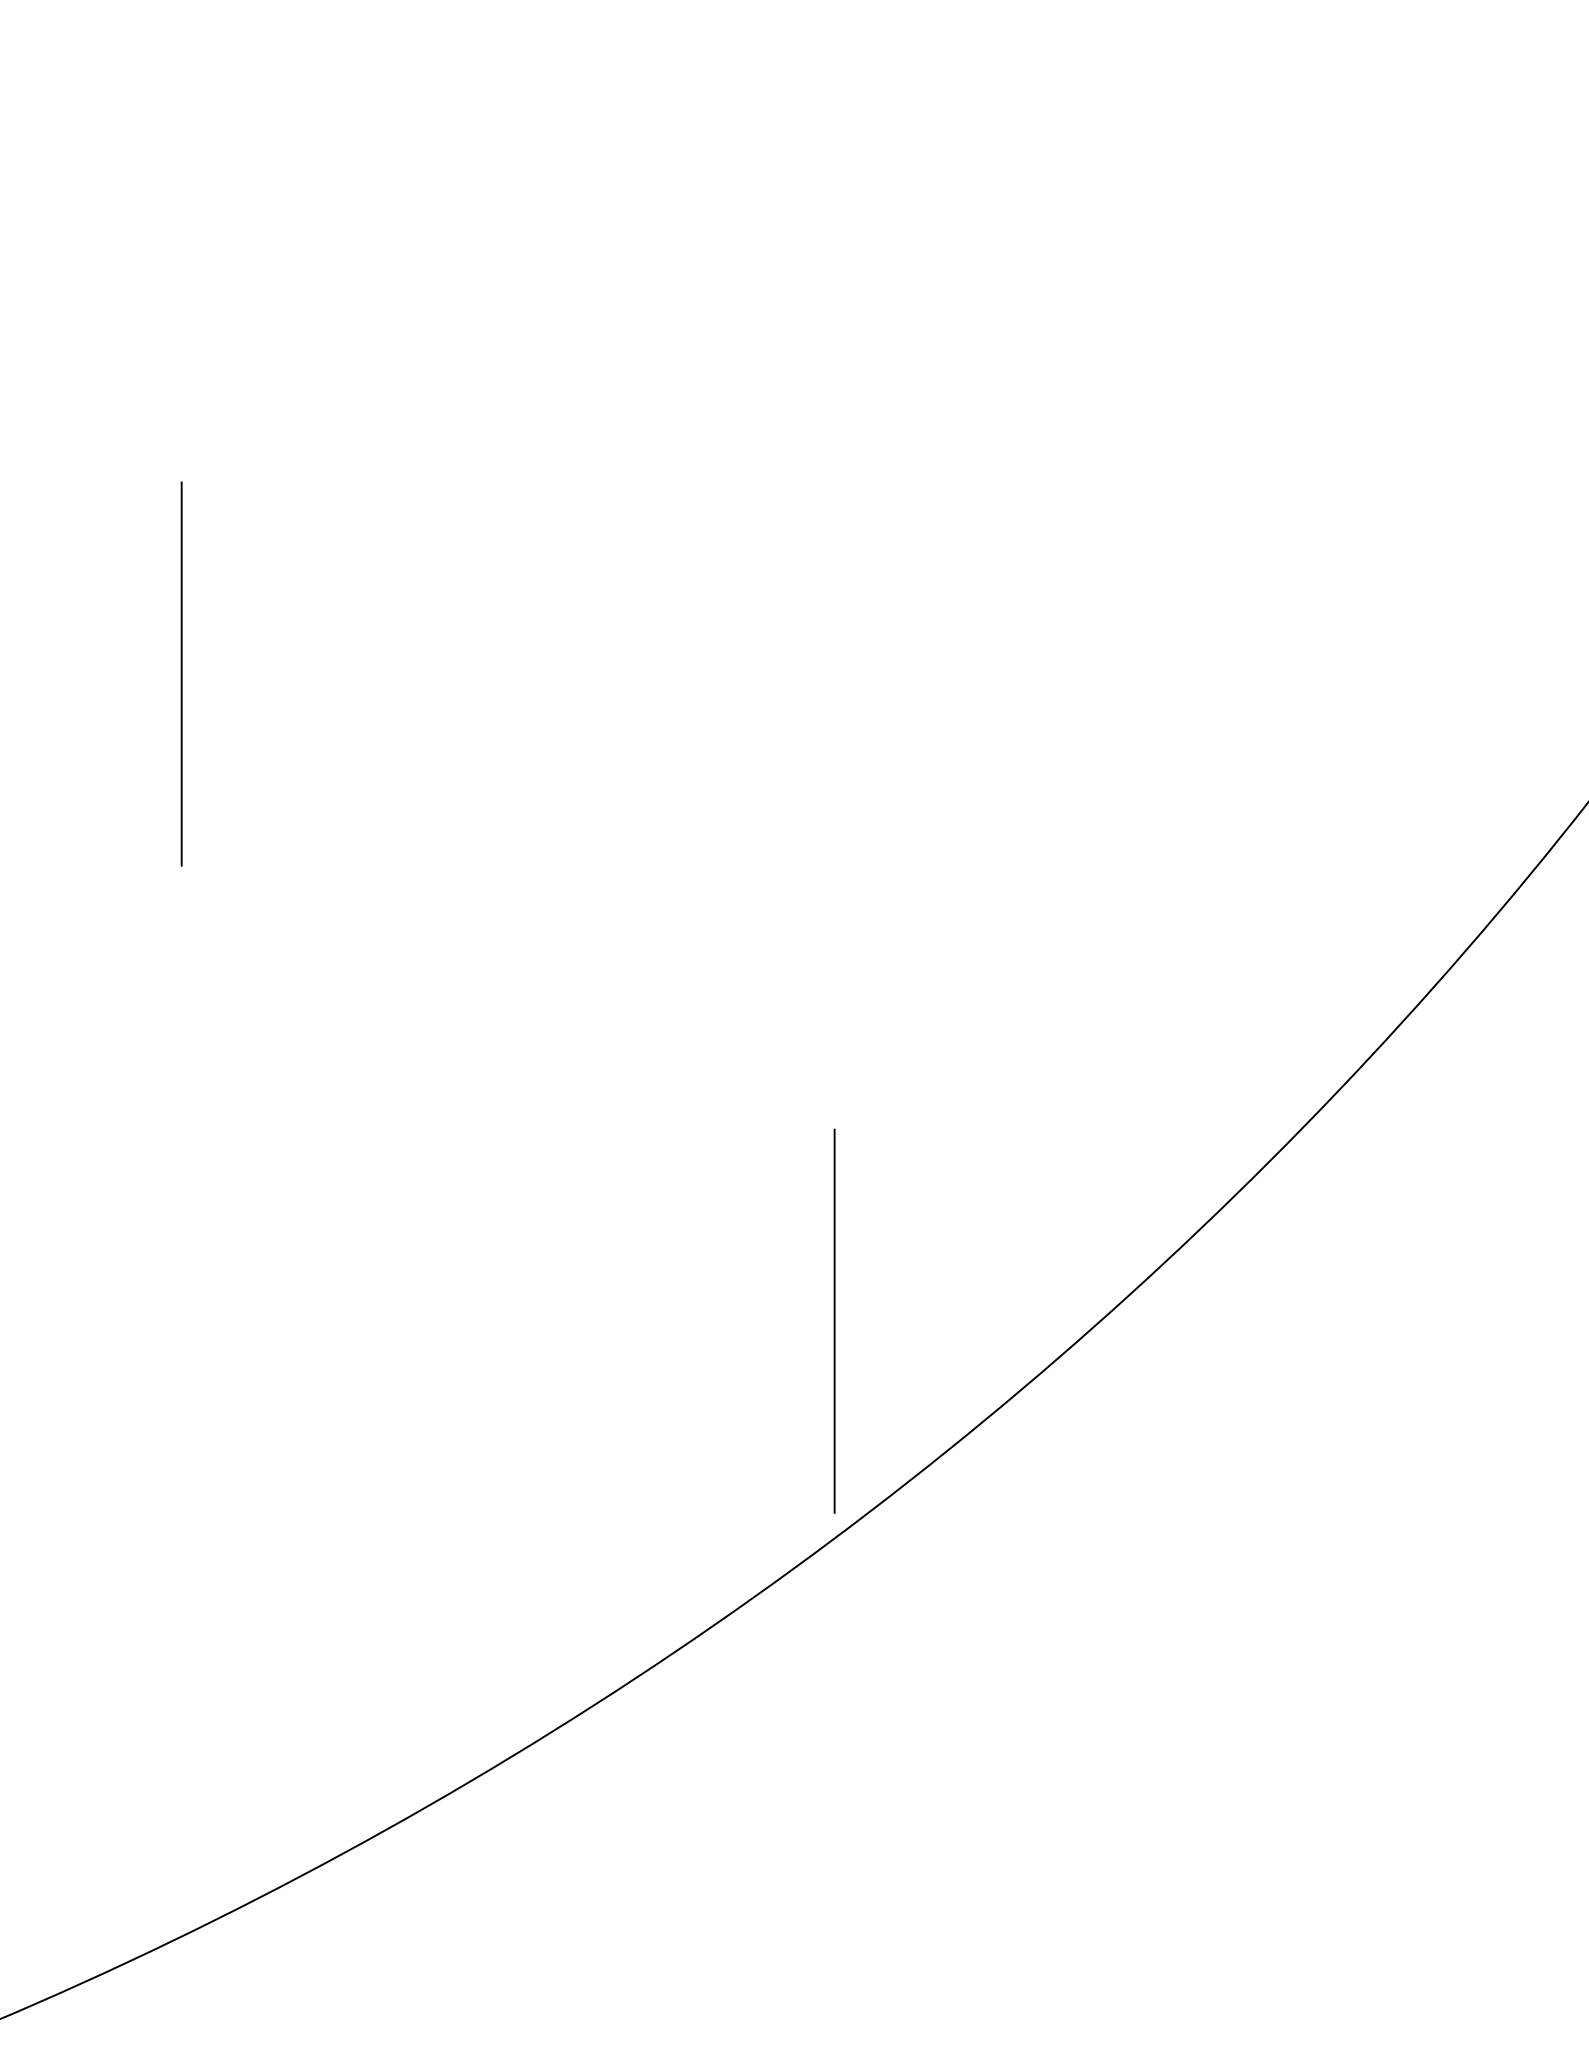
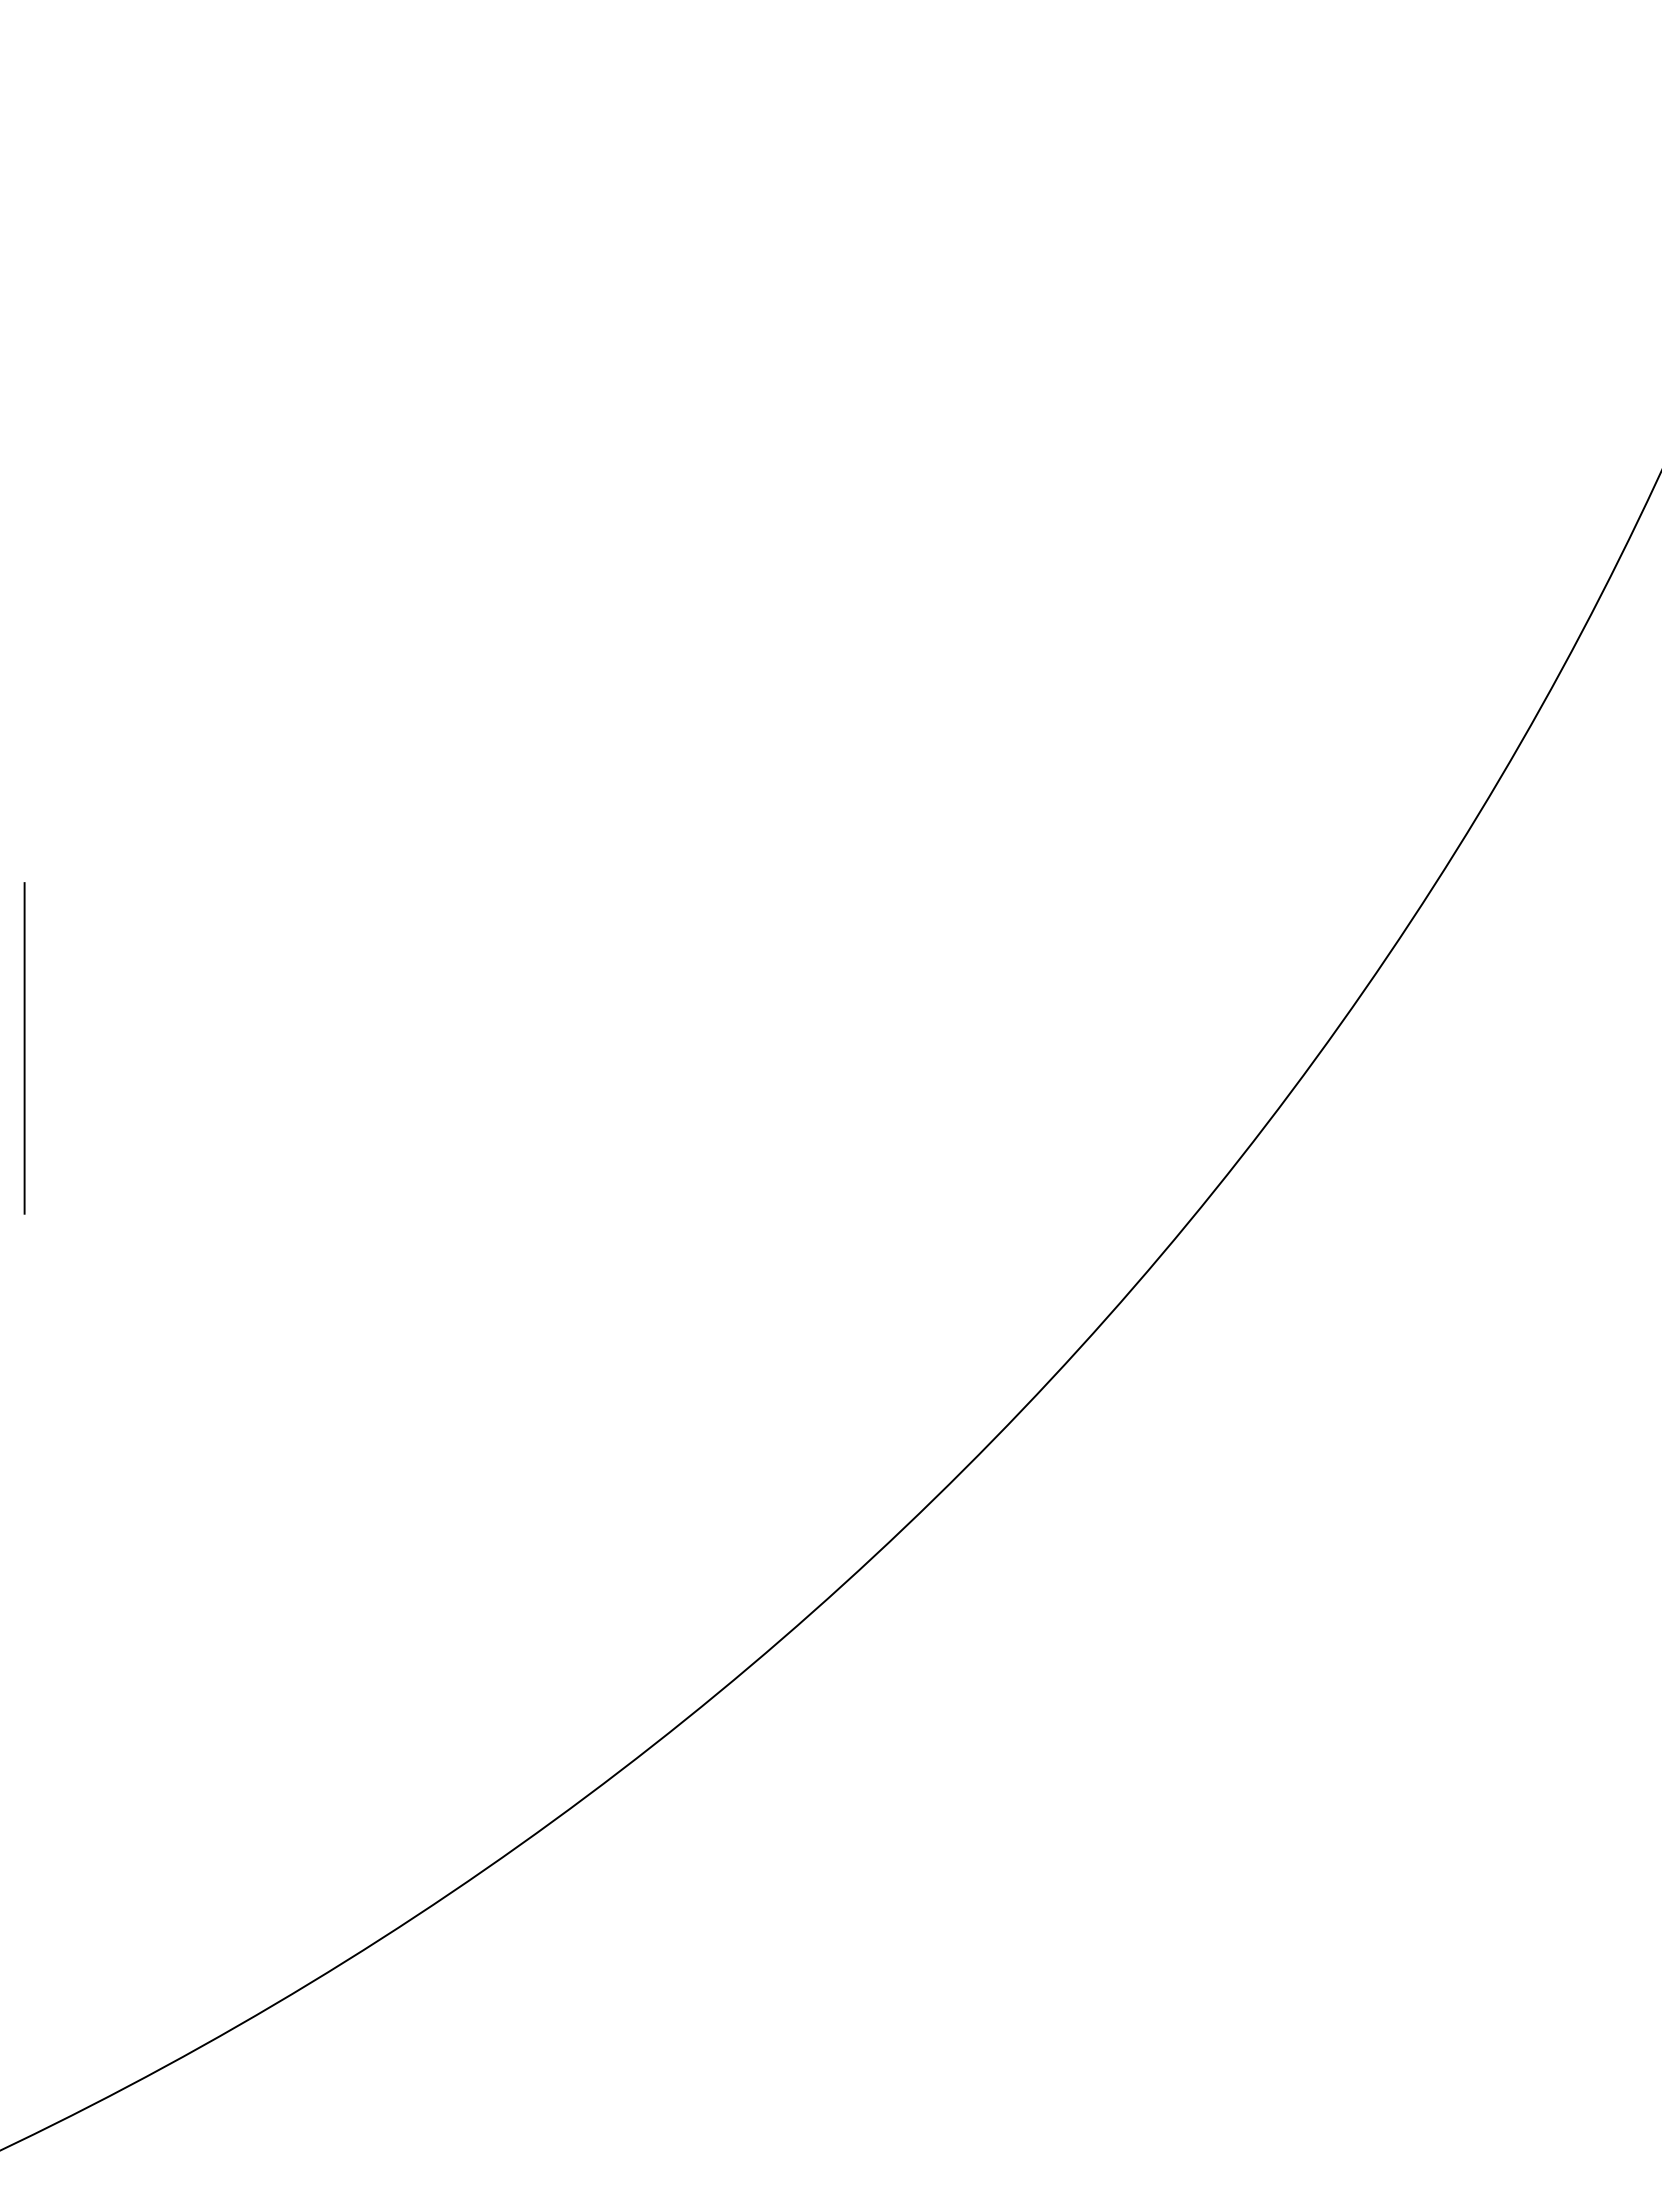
line: (834, 1321) -> (588, 1607), removed

